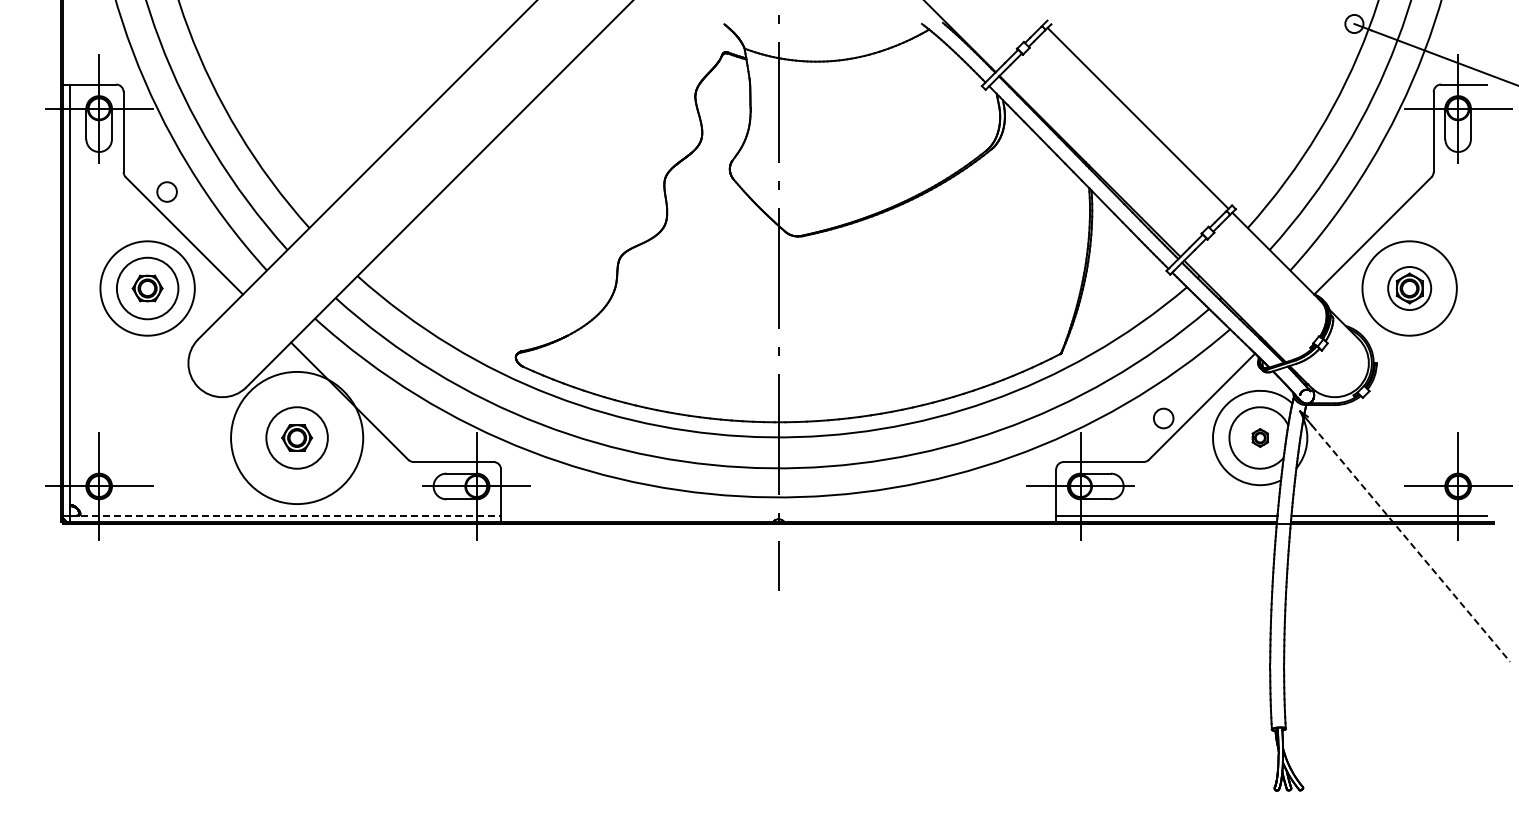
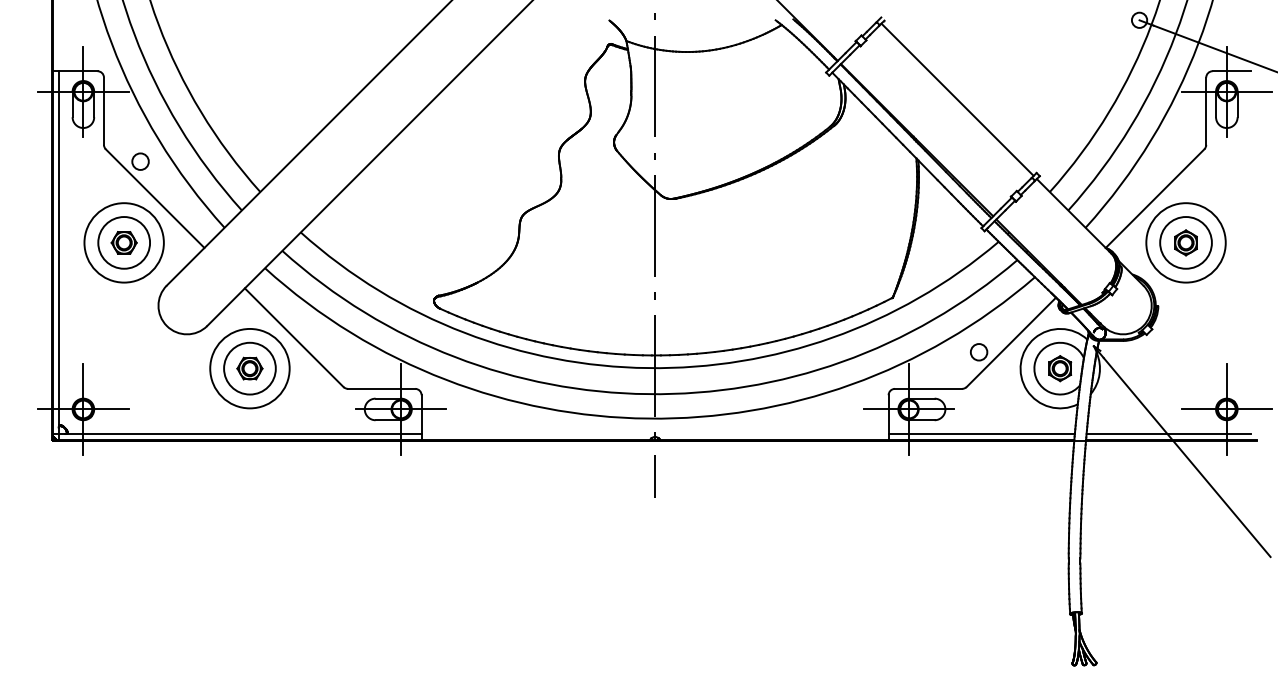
circle: (1409, 288) -> (1185, 242), size x1.43
circle: (296, 437) -> (249, 368), size x0.71
part: (1260, 437) -> (1060, 368), size x1.67
line: (285, 515) -> (240, 433), dashed -> solid
line: (1411, 543) -> (1187, 457), dashed -> solid

